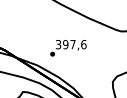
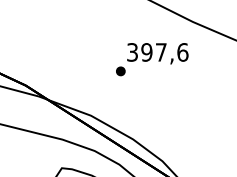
text: (68, 48) -> (152, 60), moved

